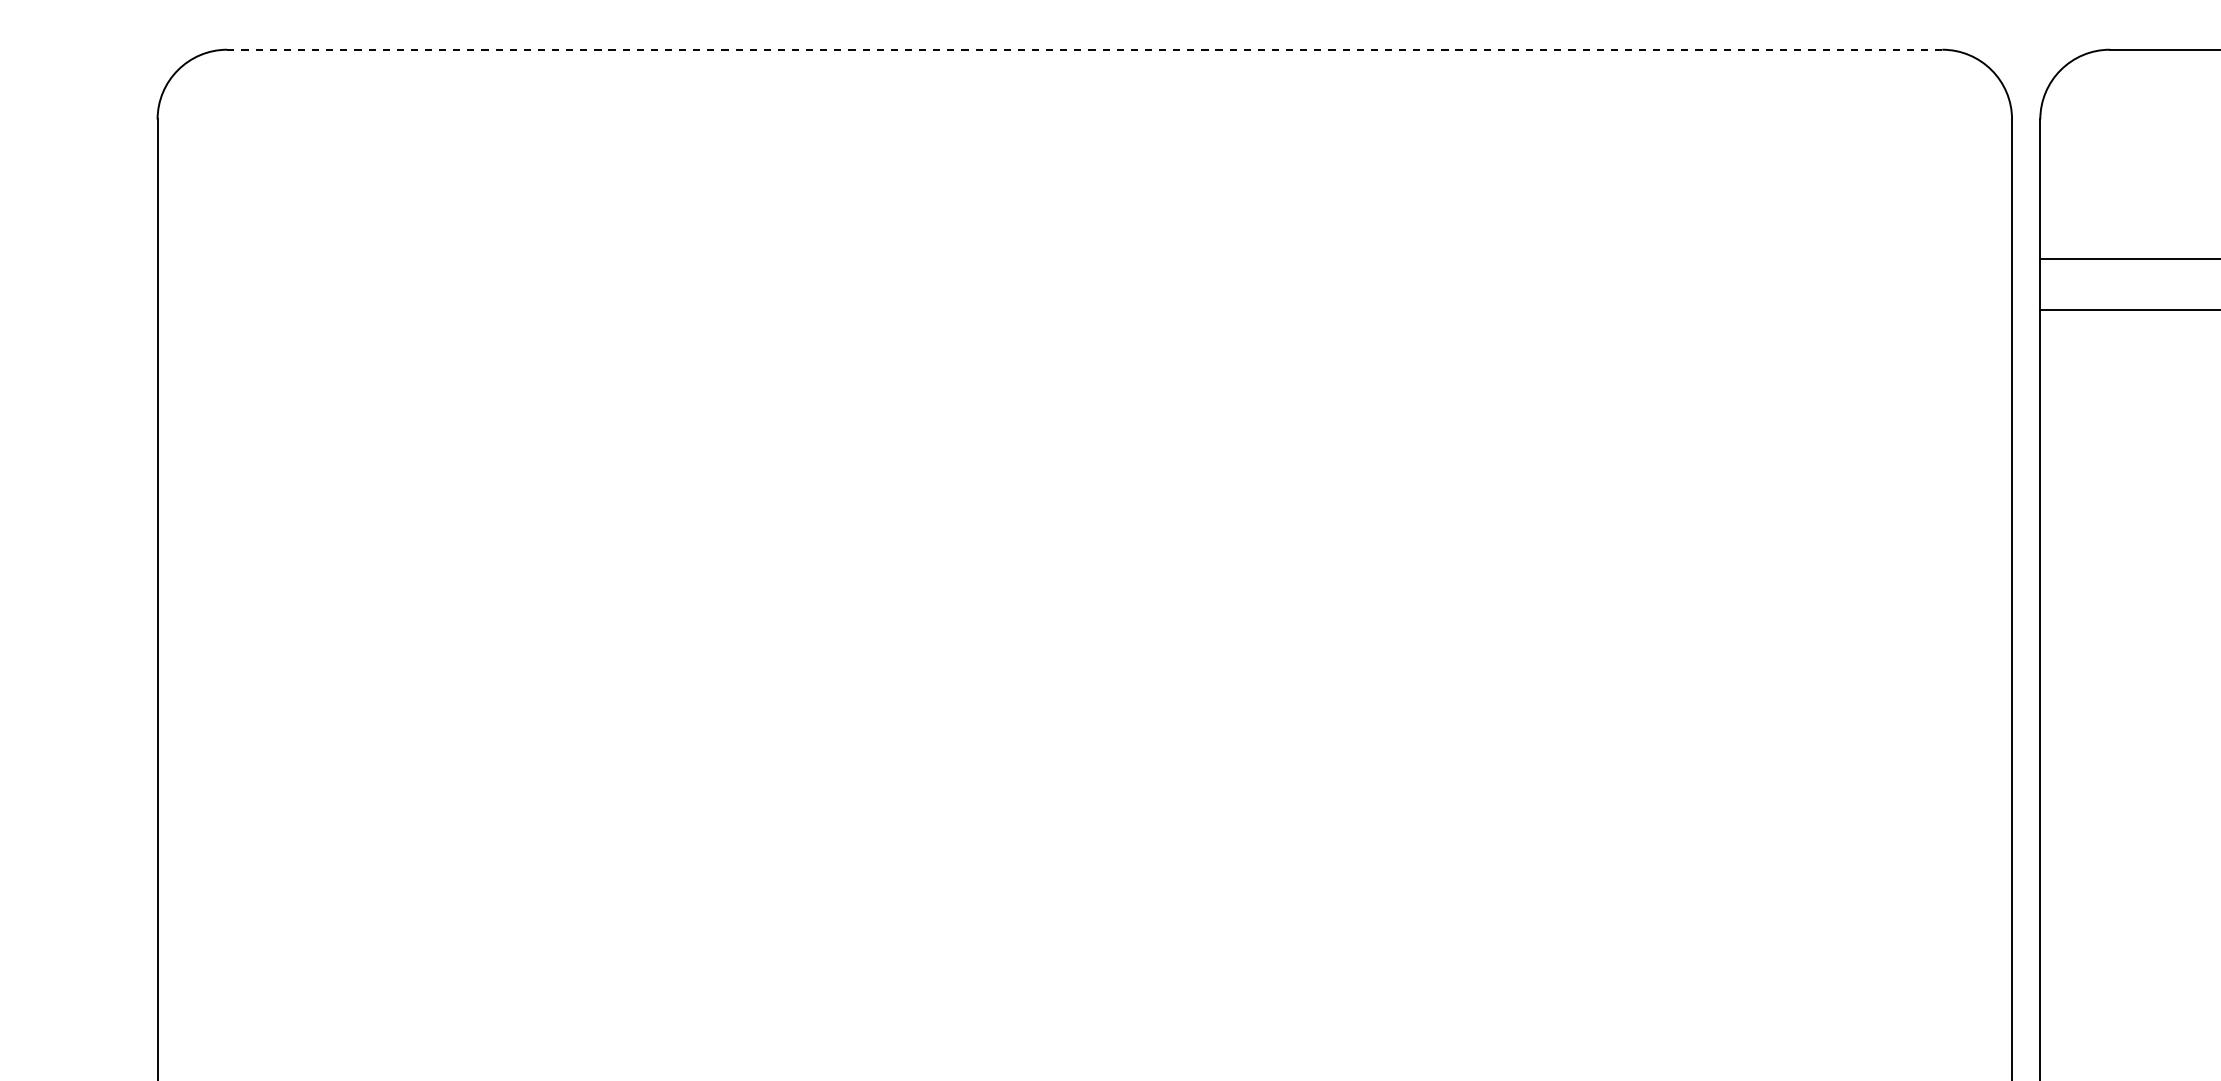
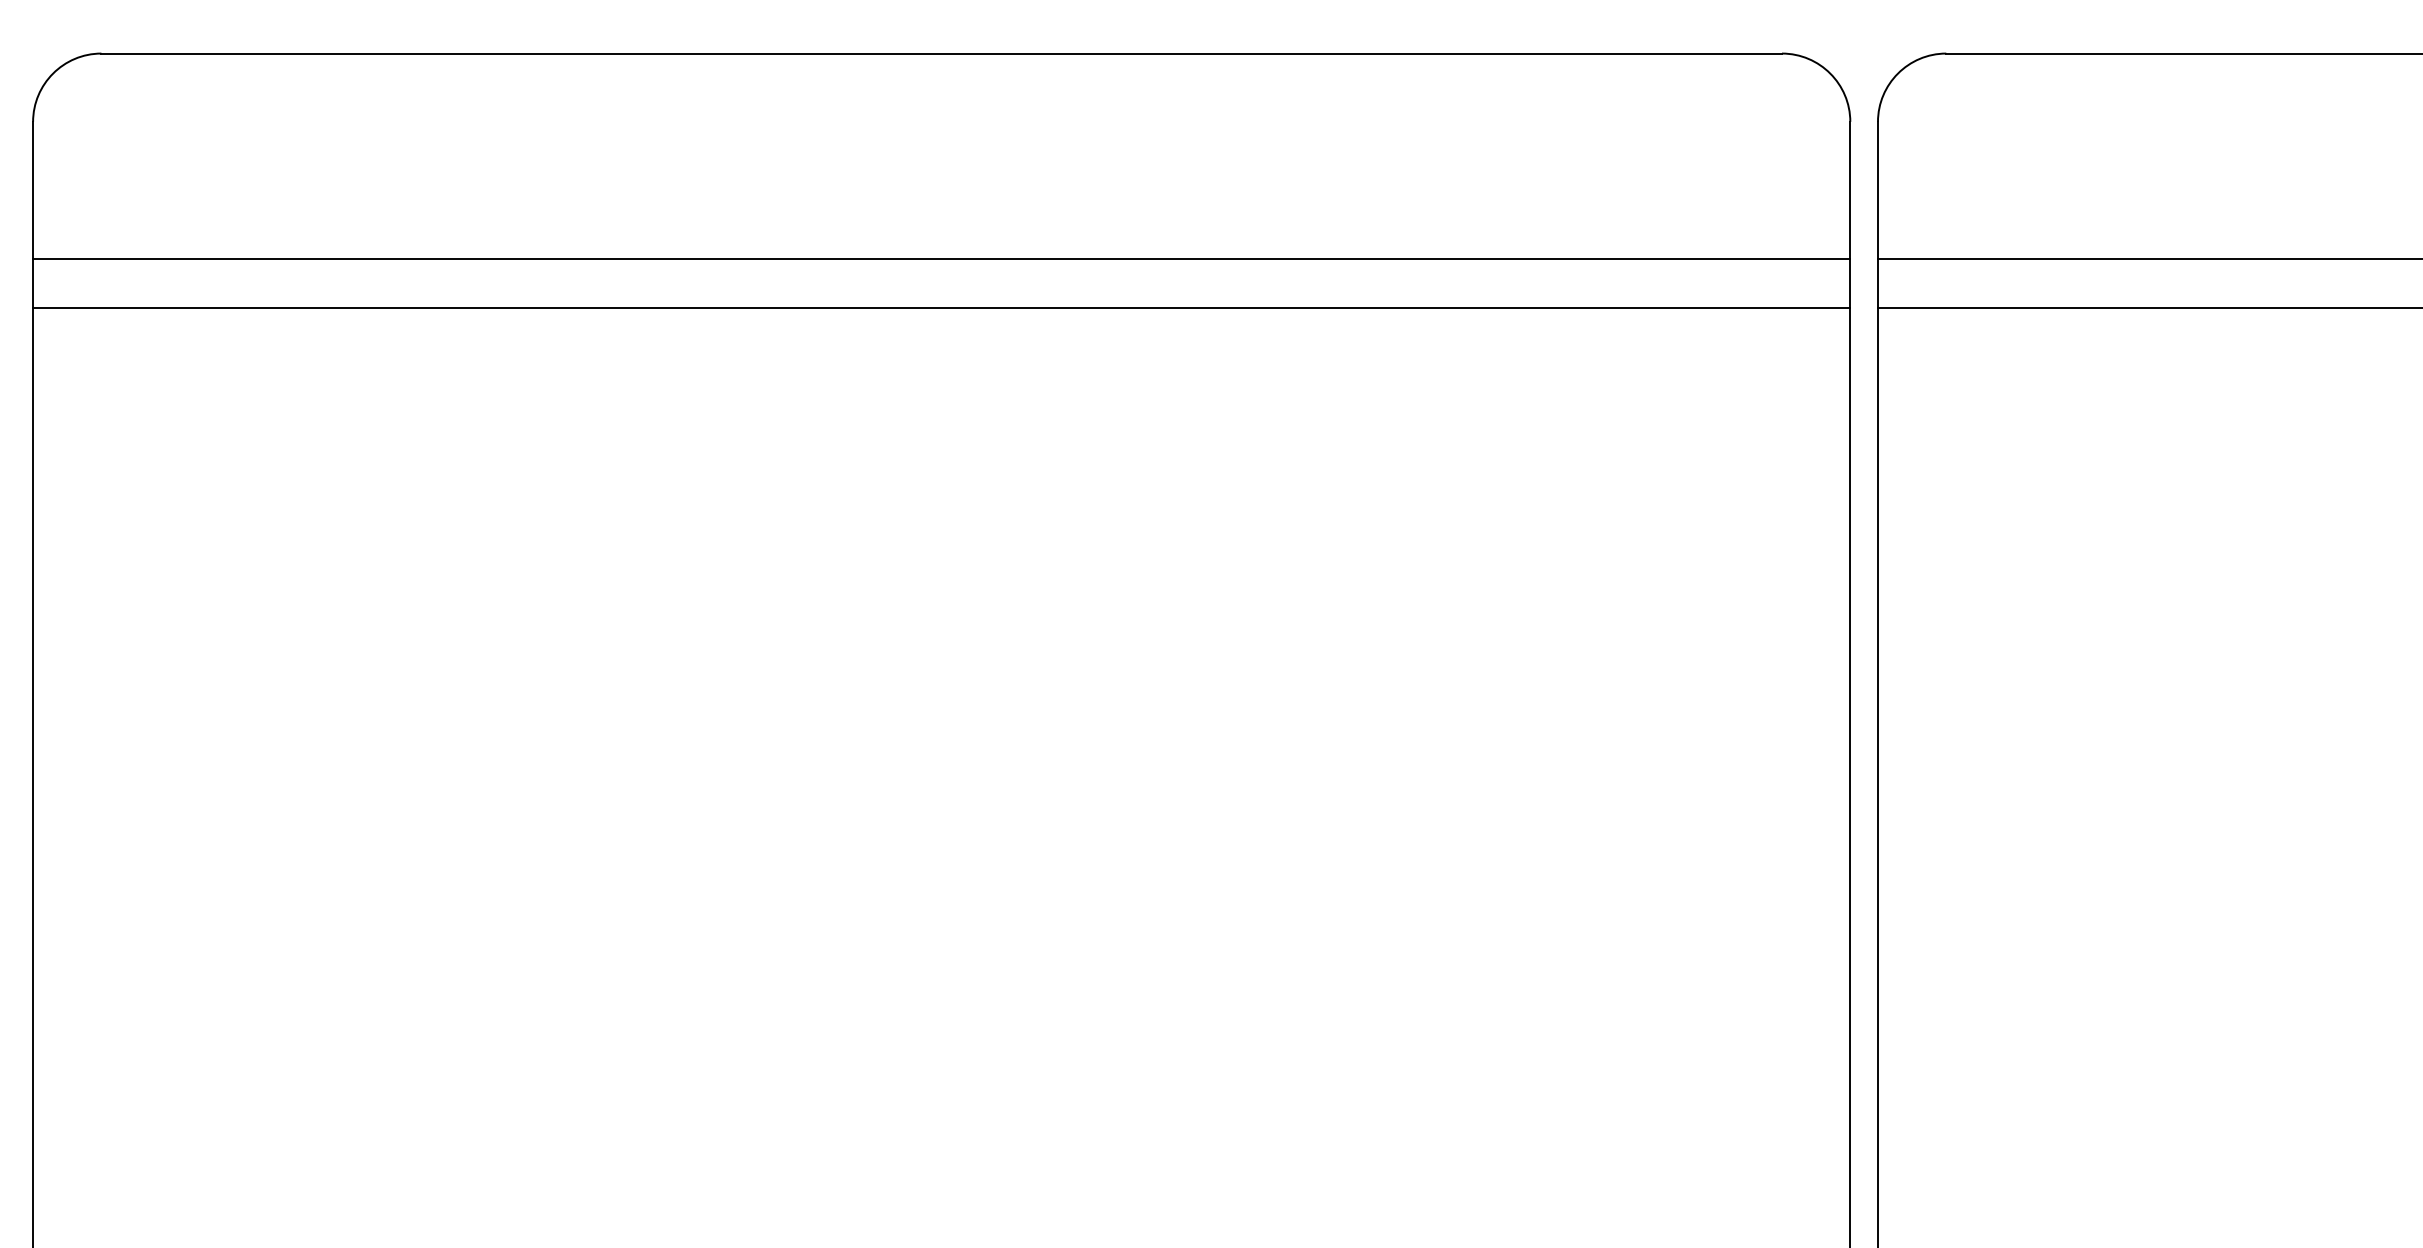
line: (1085, 49) -> (942, 53), dashed -> solid
line: (1084, 258) -> (941, 258), added
line: (1084, 309) -> (941, 308), added

